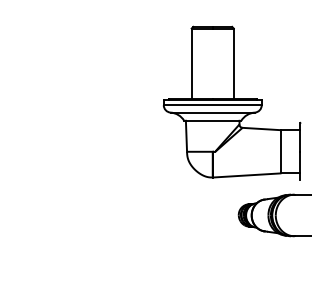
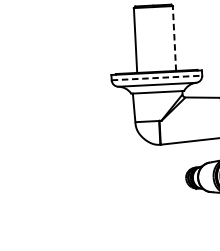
line: (233, 63) -> (174, 38), solid -> dashed
line: (212, 105) -> (156, 78), solid -> dashed

